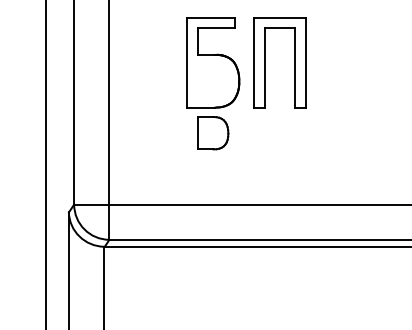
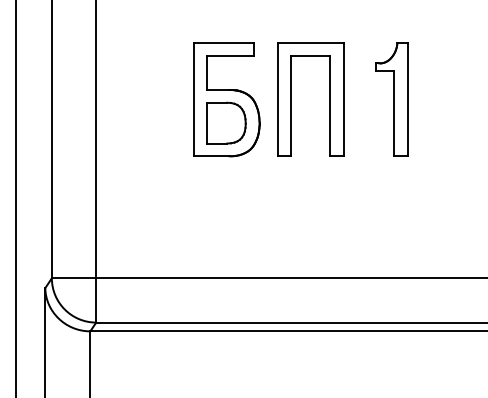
part: (344, 62) -> (391, 99), added
part: (213, 133) -> (227, 123), moved

